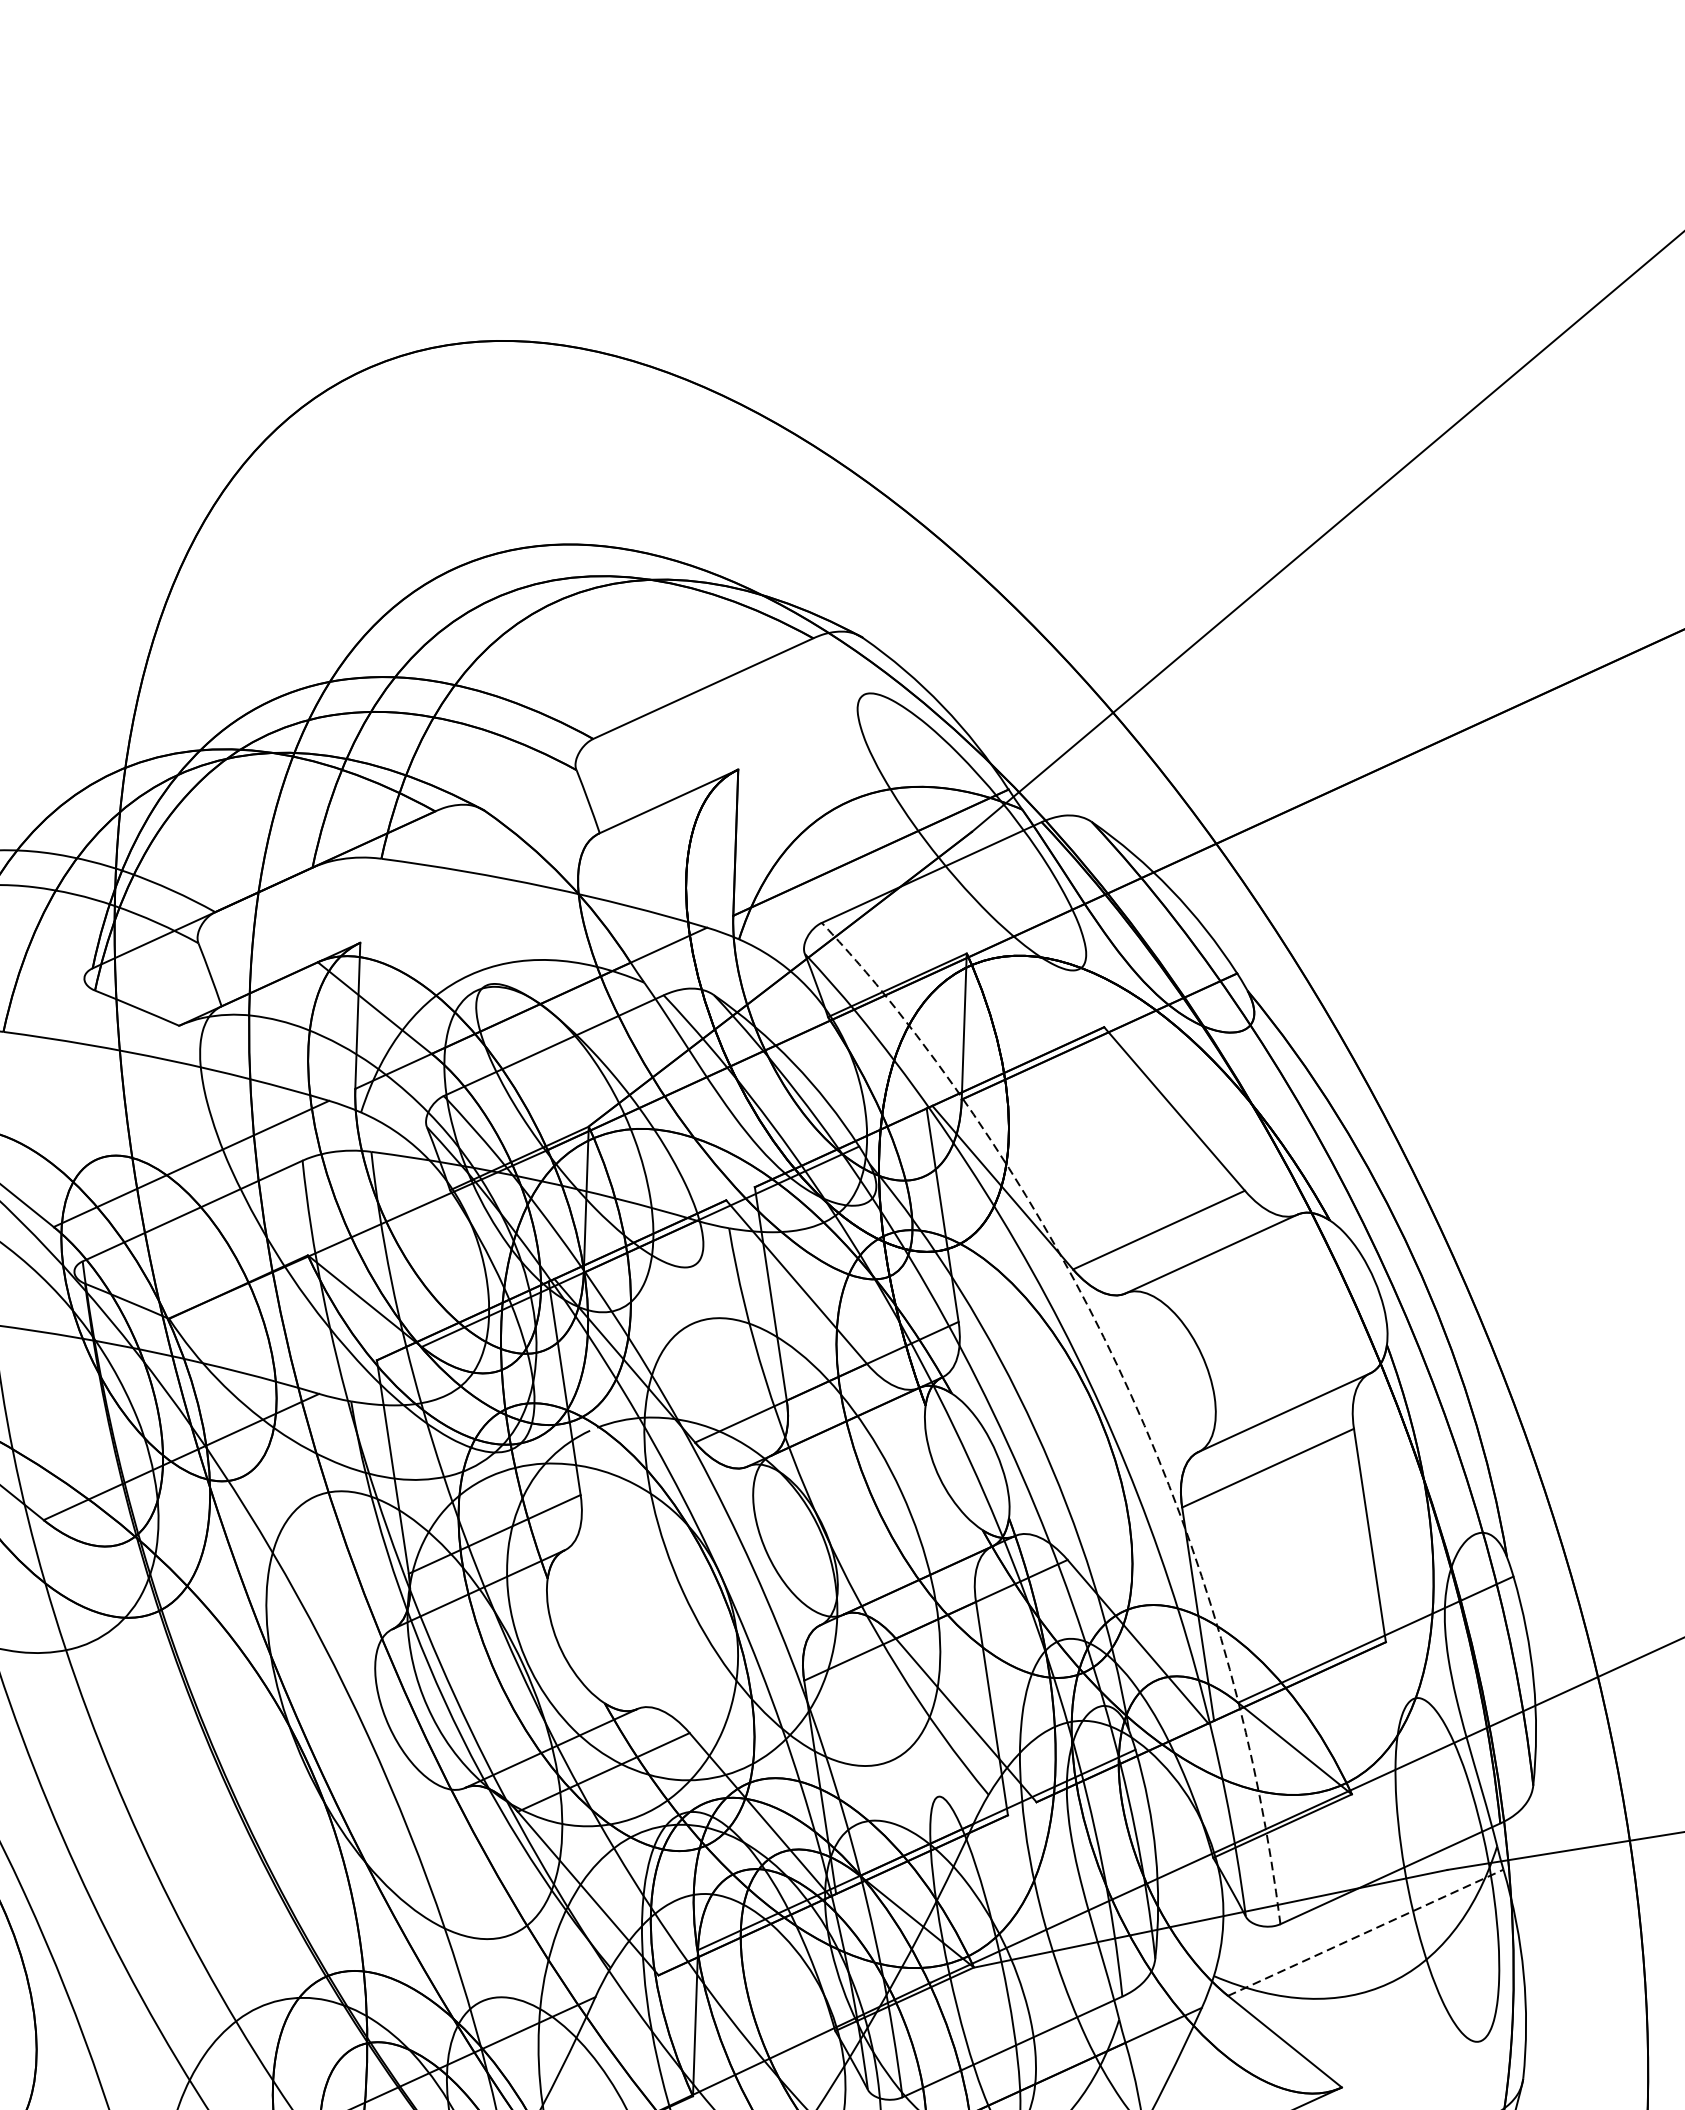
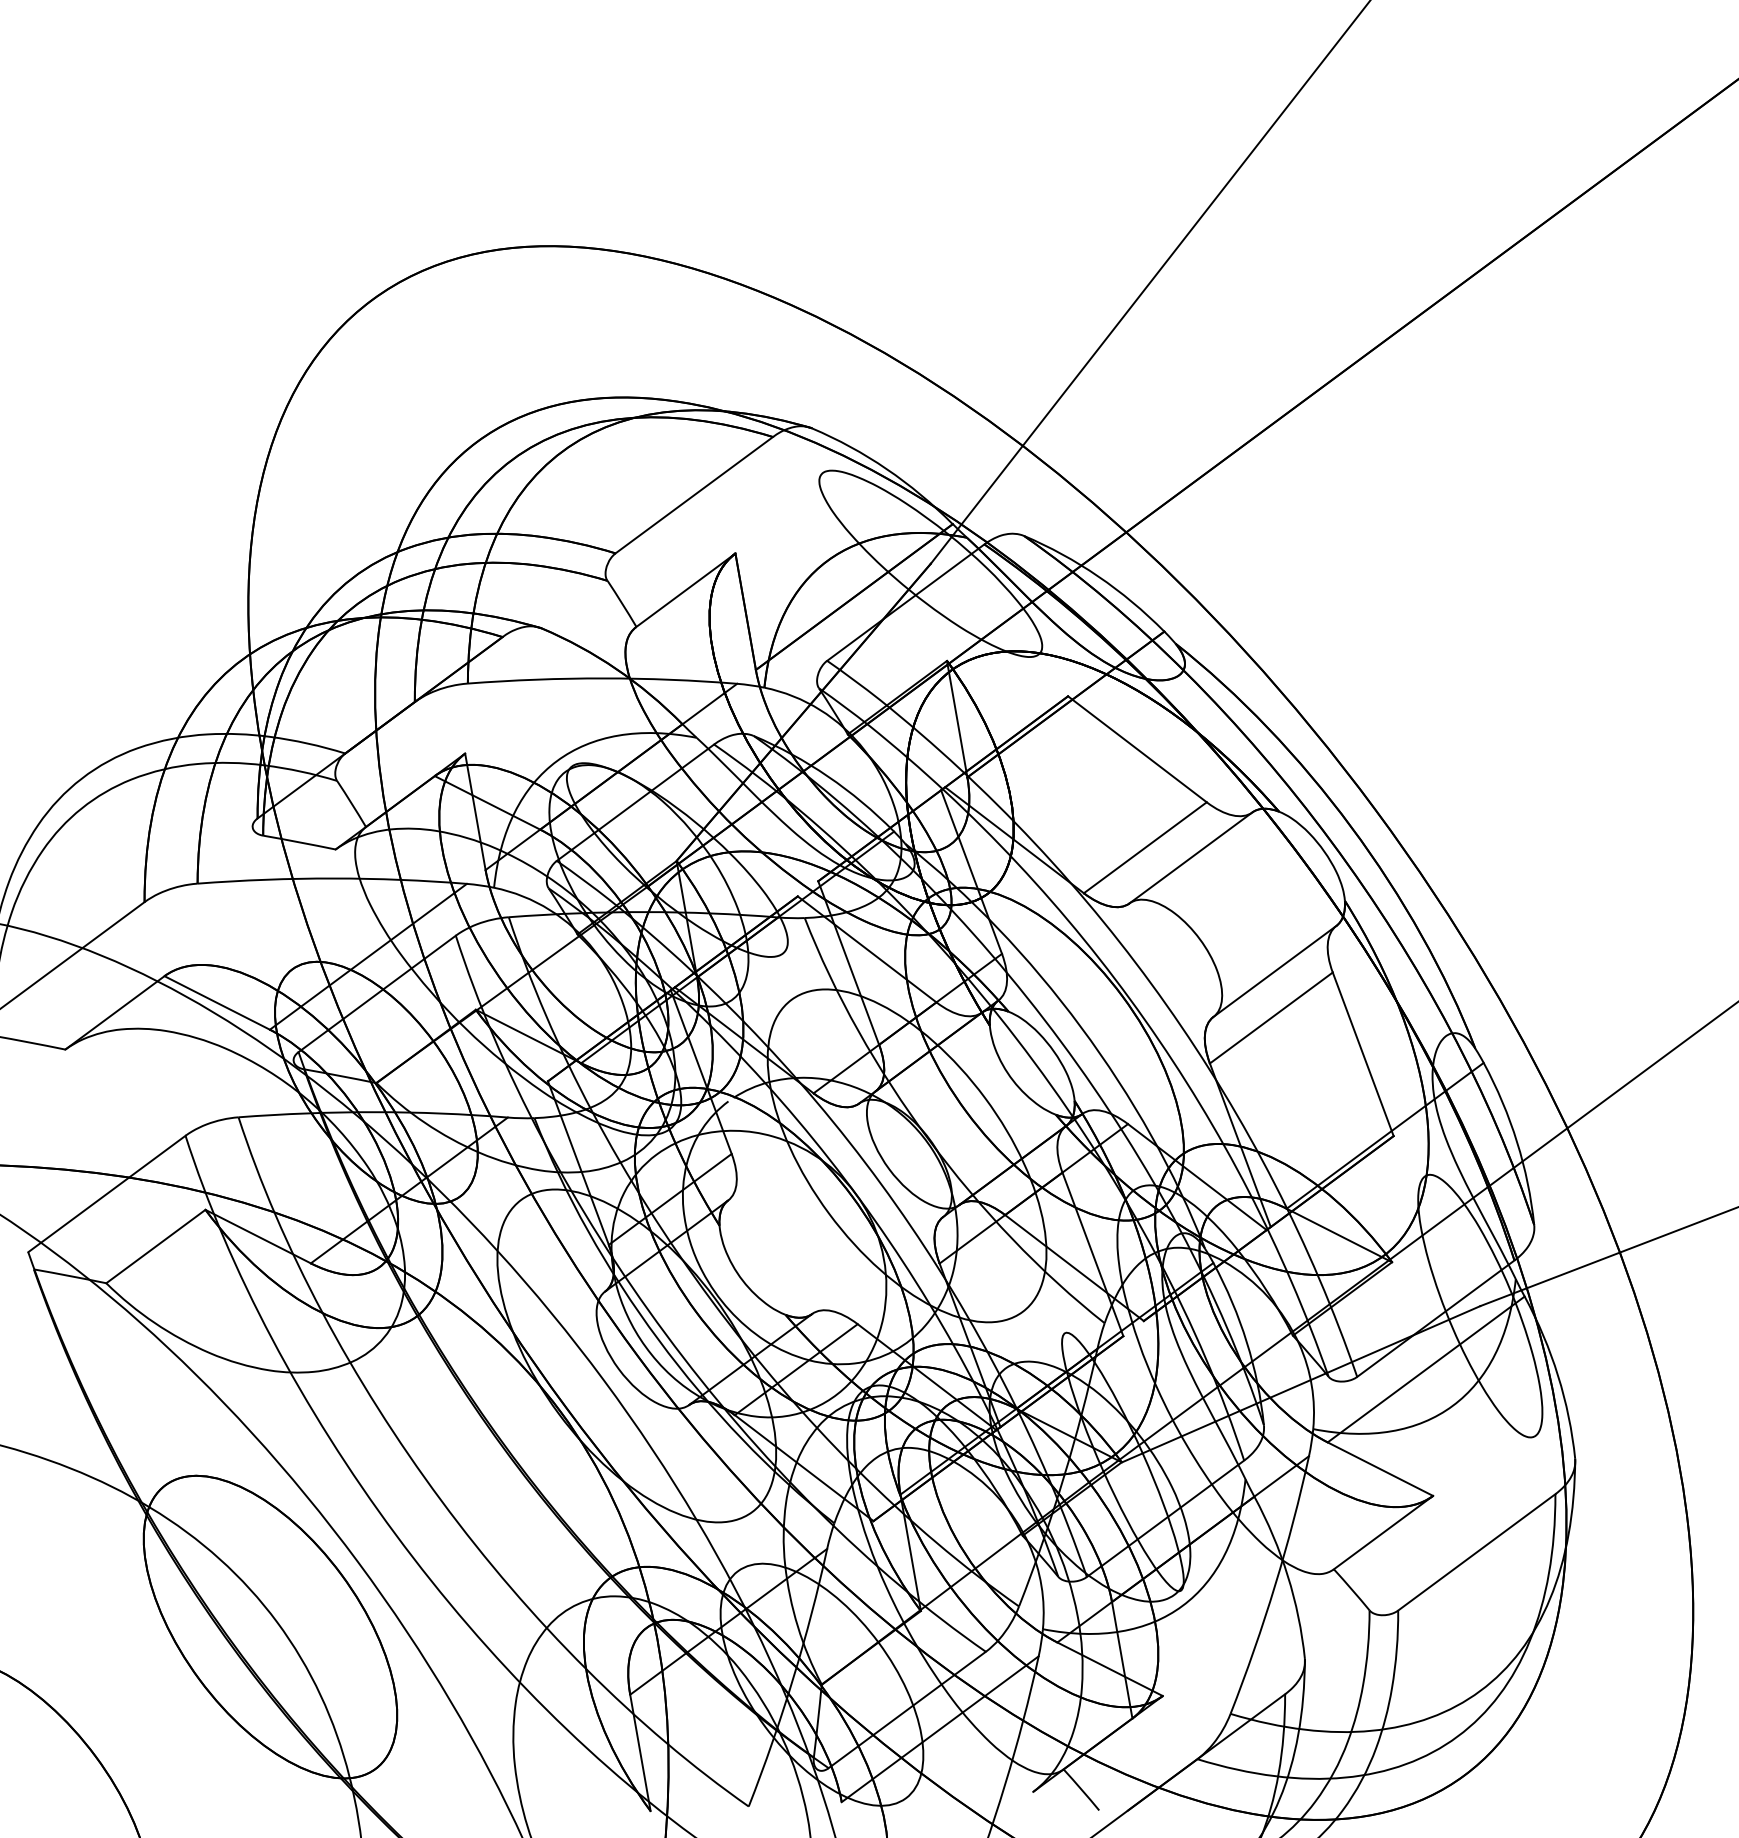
line: (1127, 1387) -> (1146, 977), dashed -> solid
line: (1366, 1932) -> (1426, 1369), dashed -> solid

